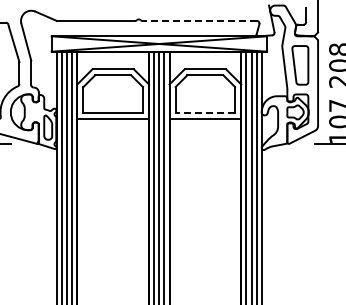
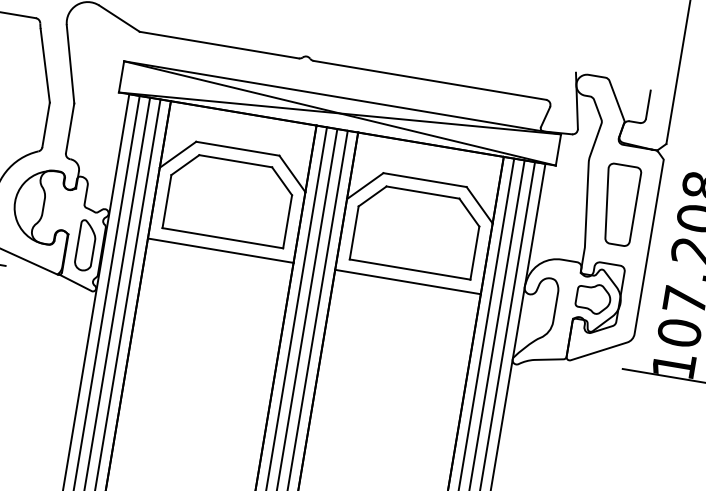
line: (199, 20) -> (429, 79), dashed -> solid
line: (205, 113) -> (410, 270), dashed -> solid

